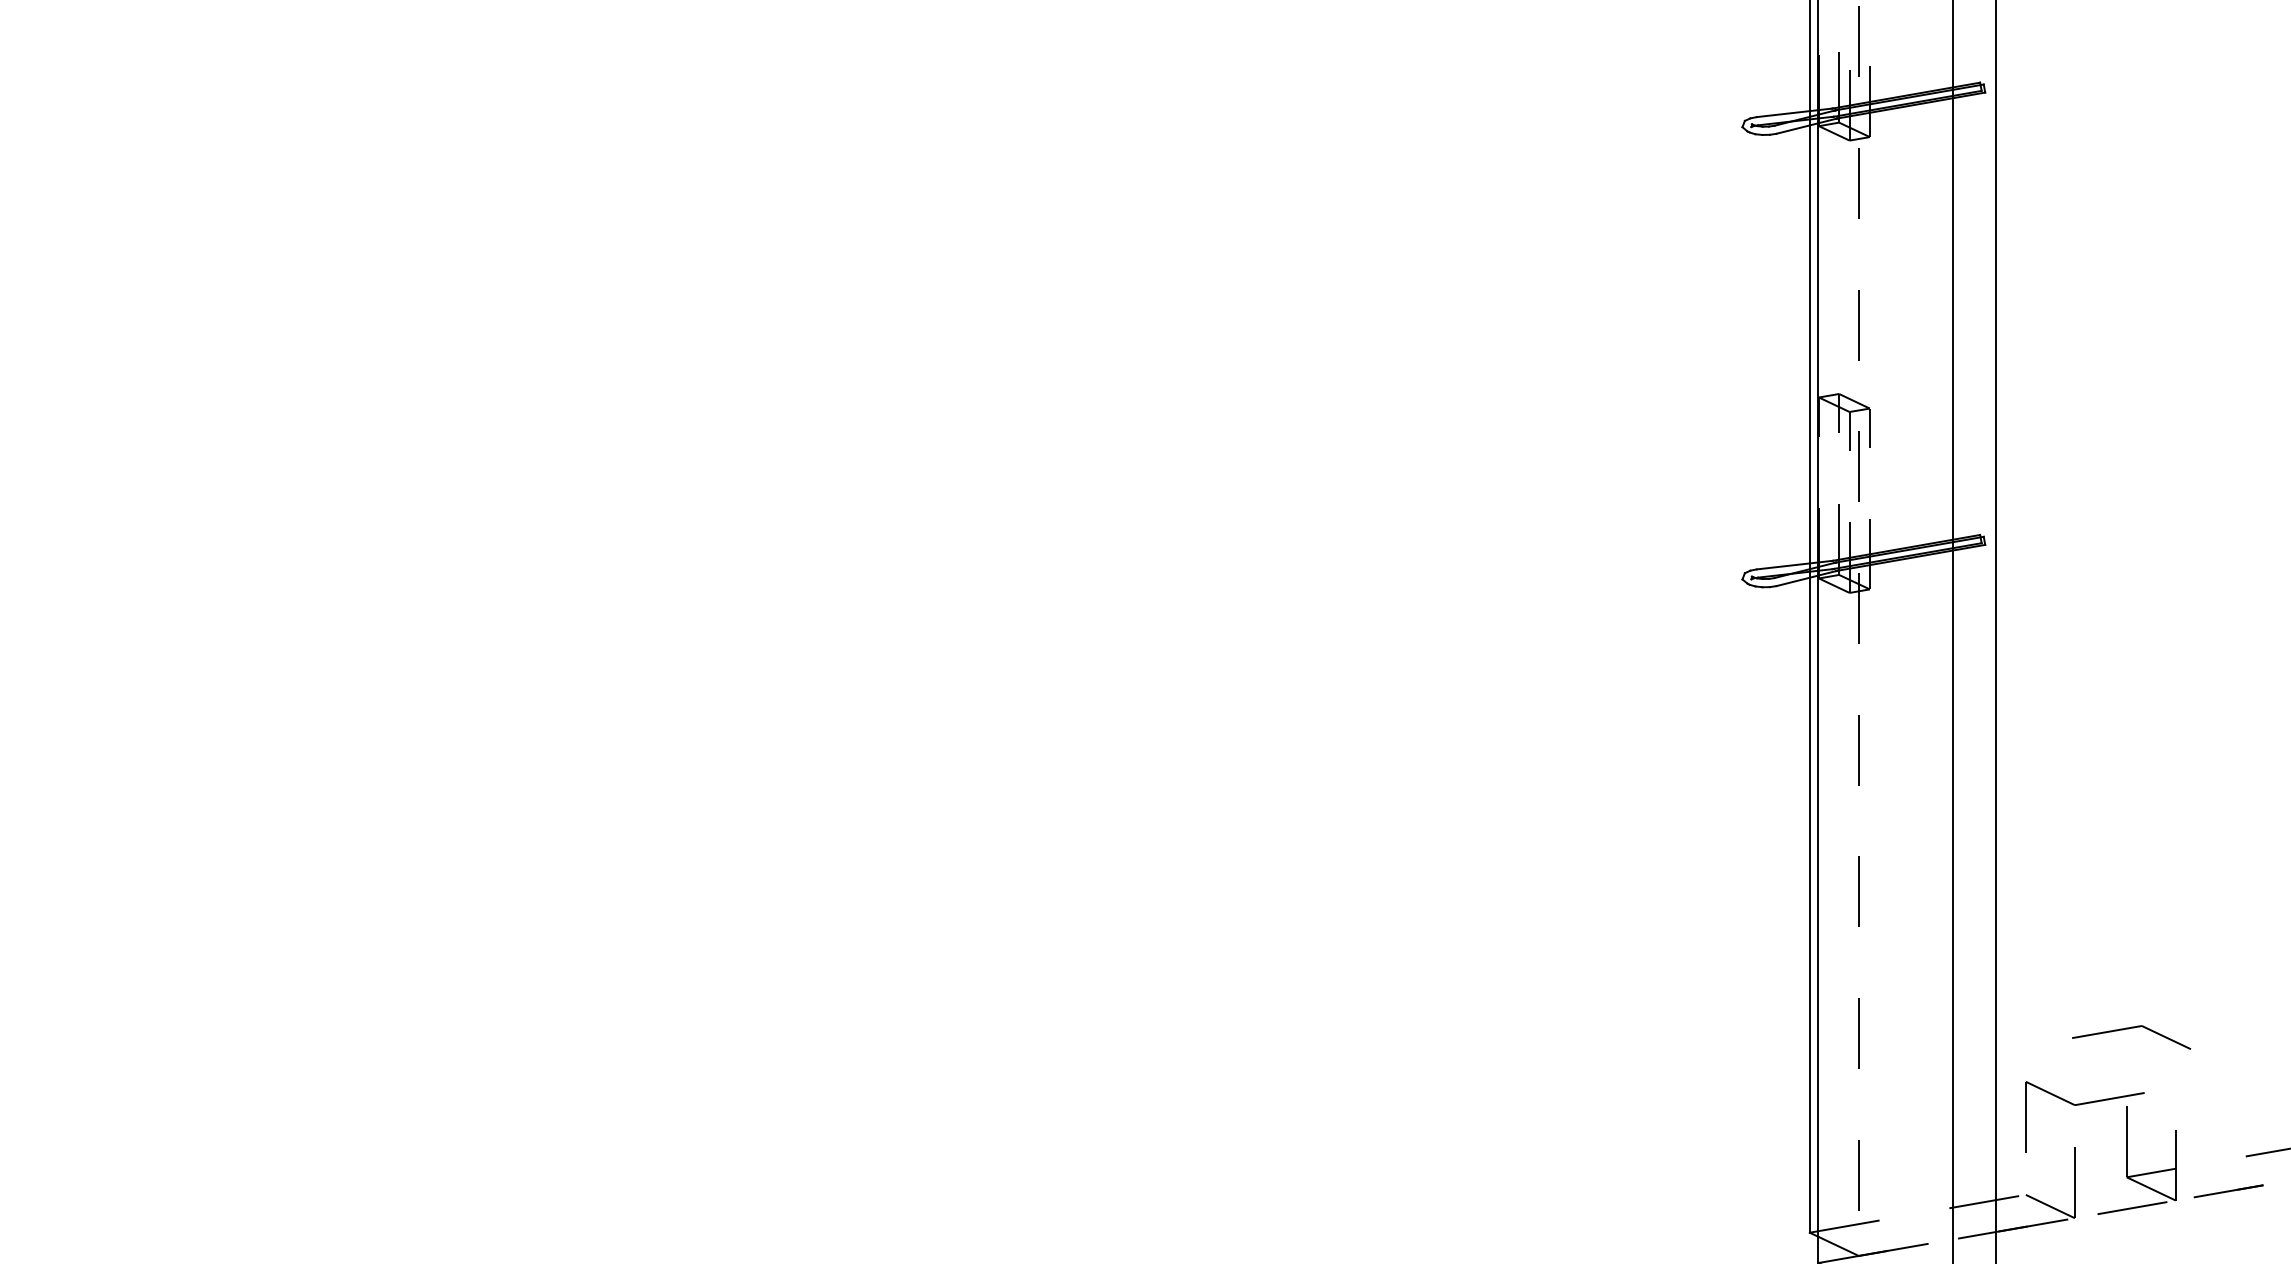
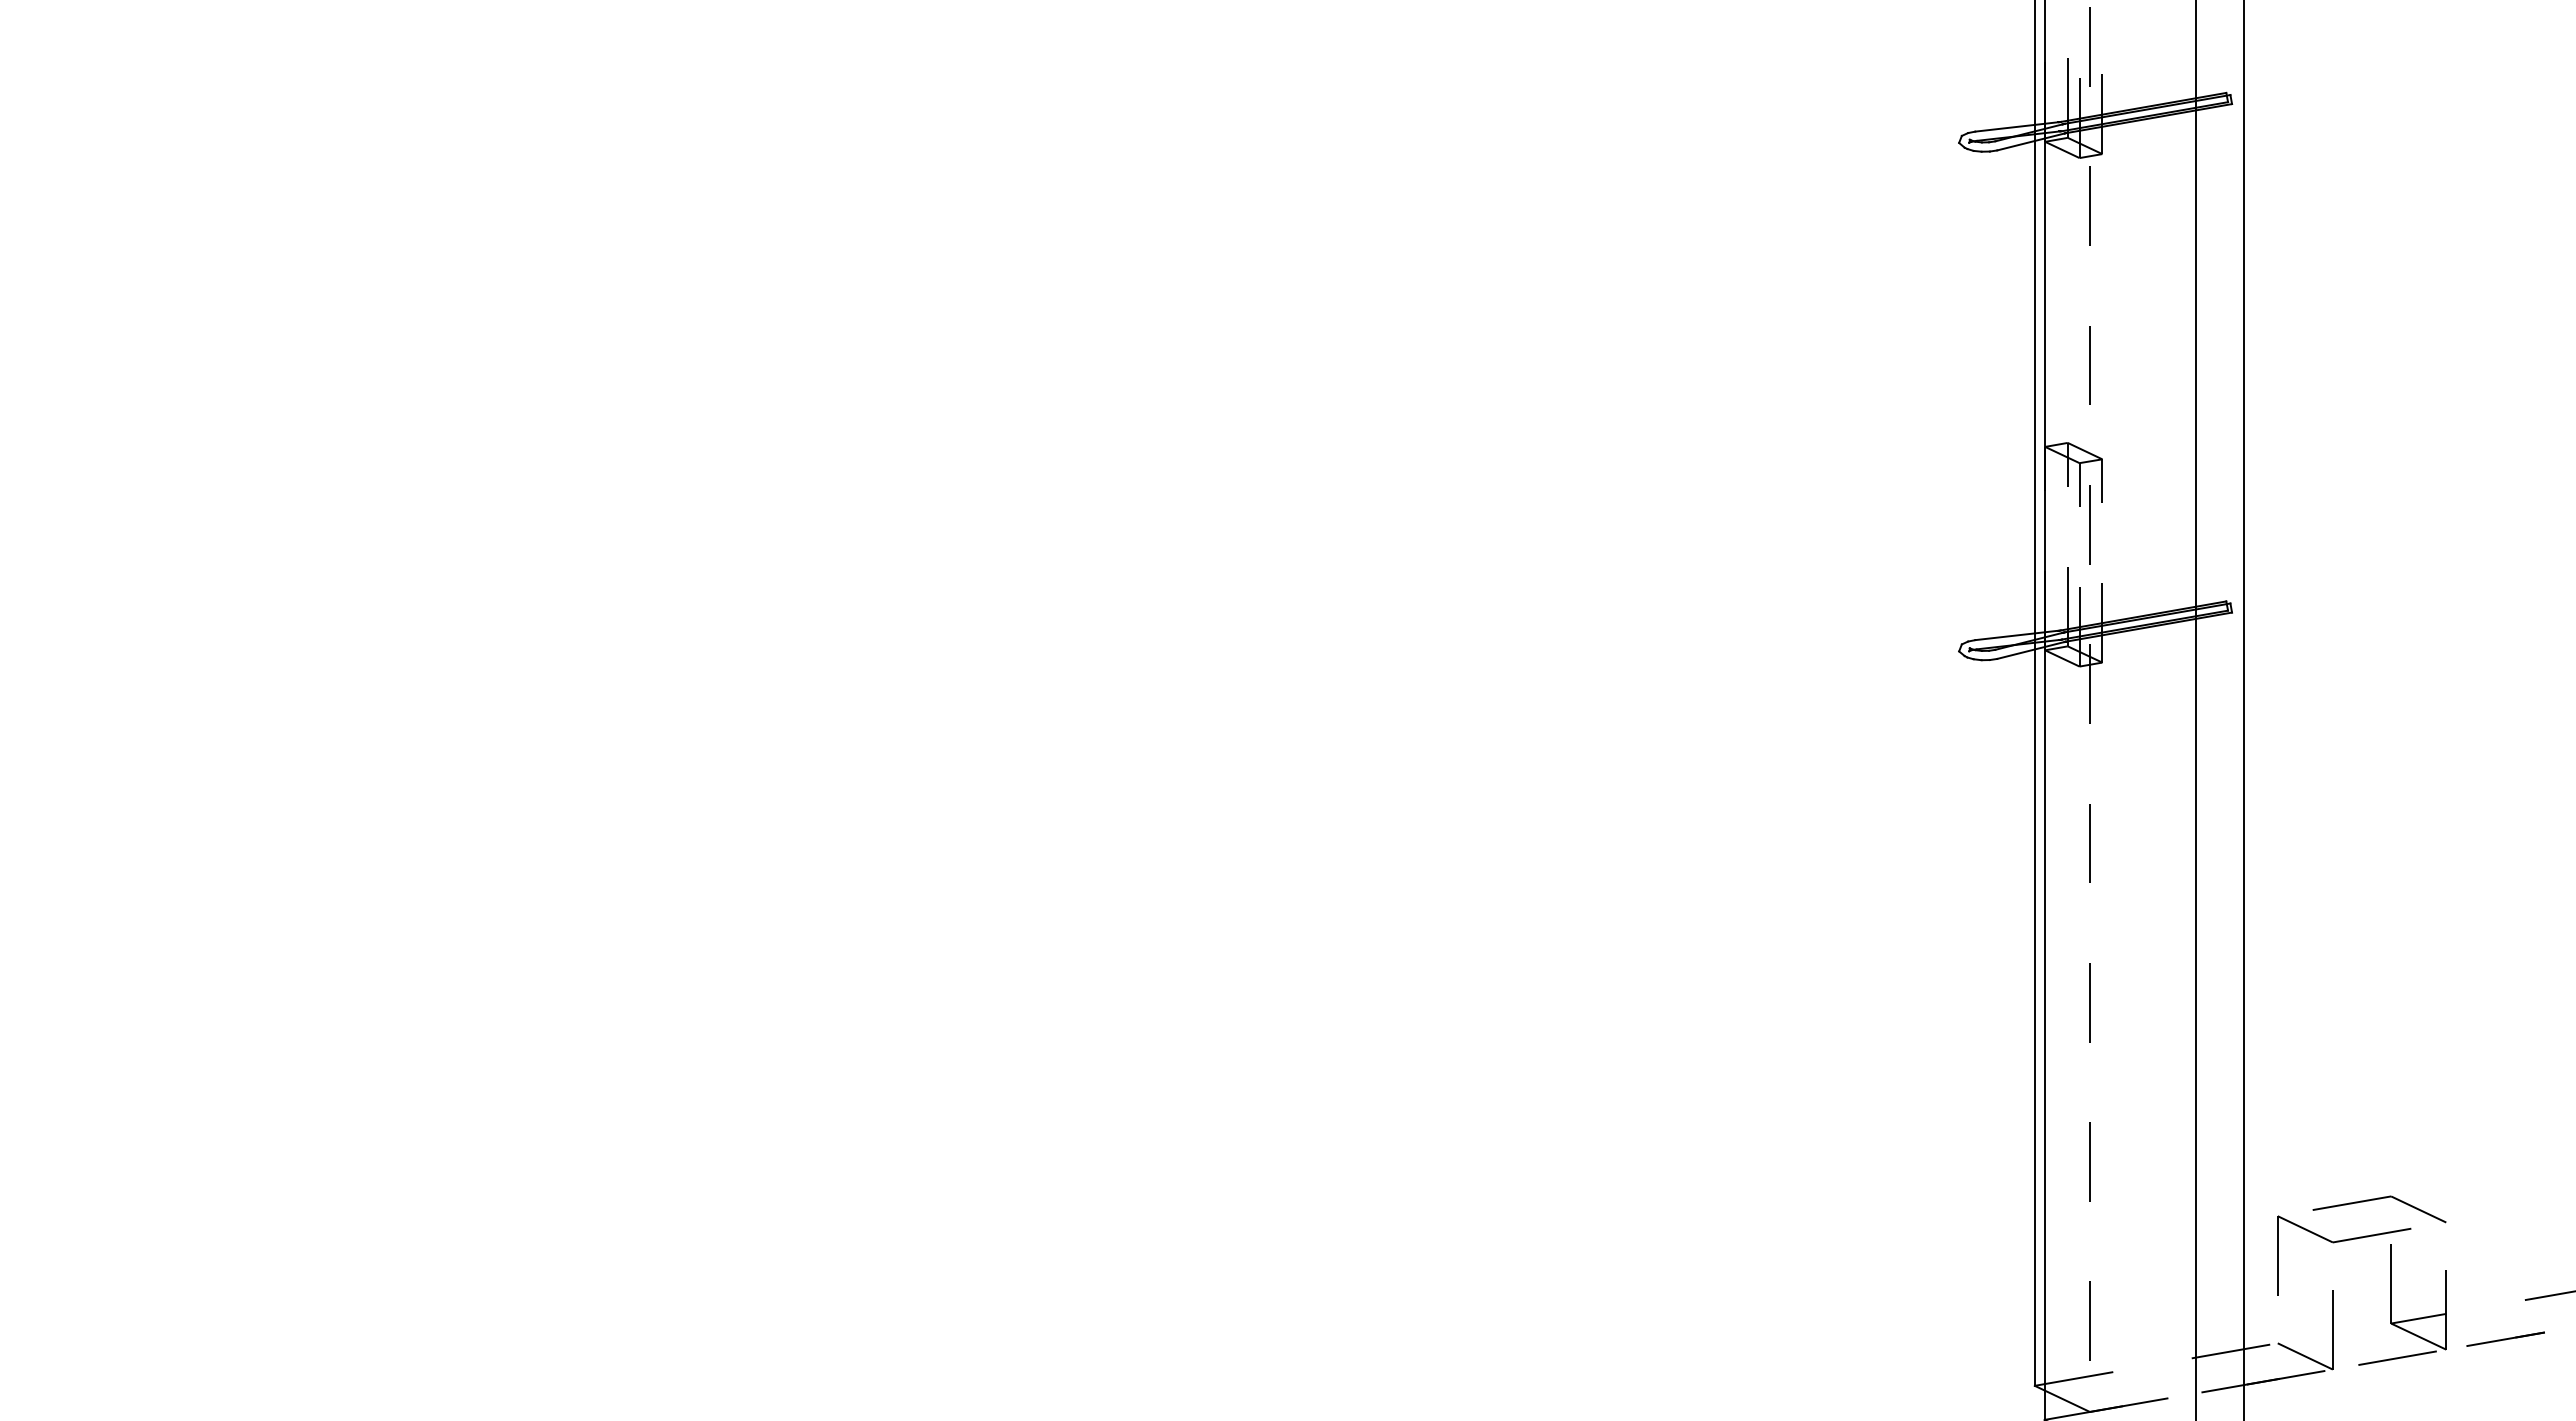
part: (2127, 1029) -> (2375, 1200), moved

